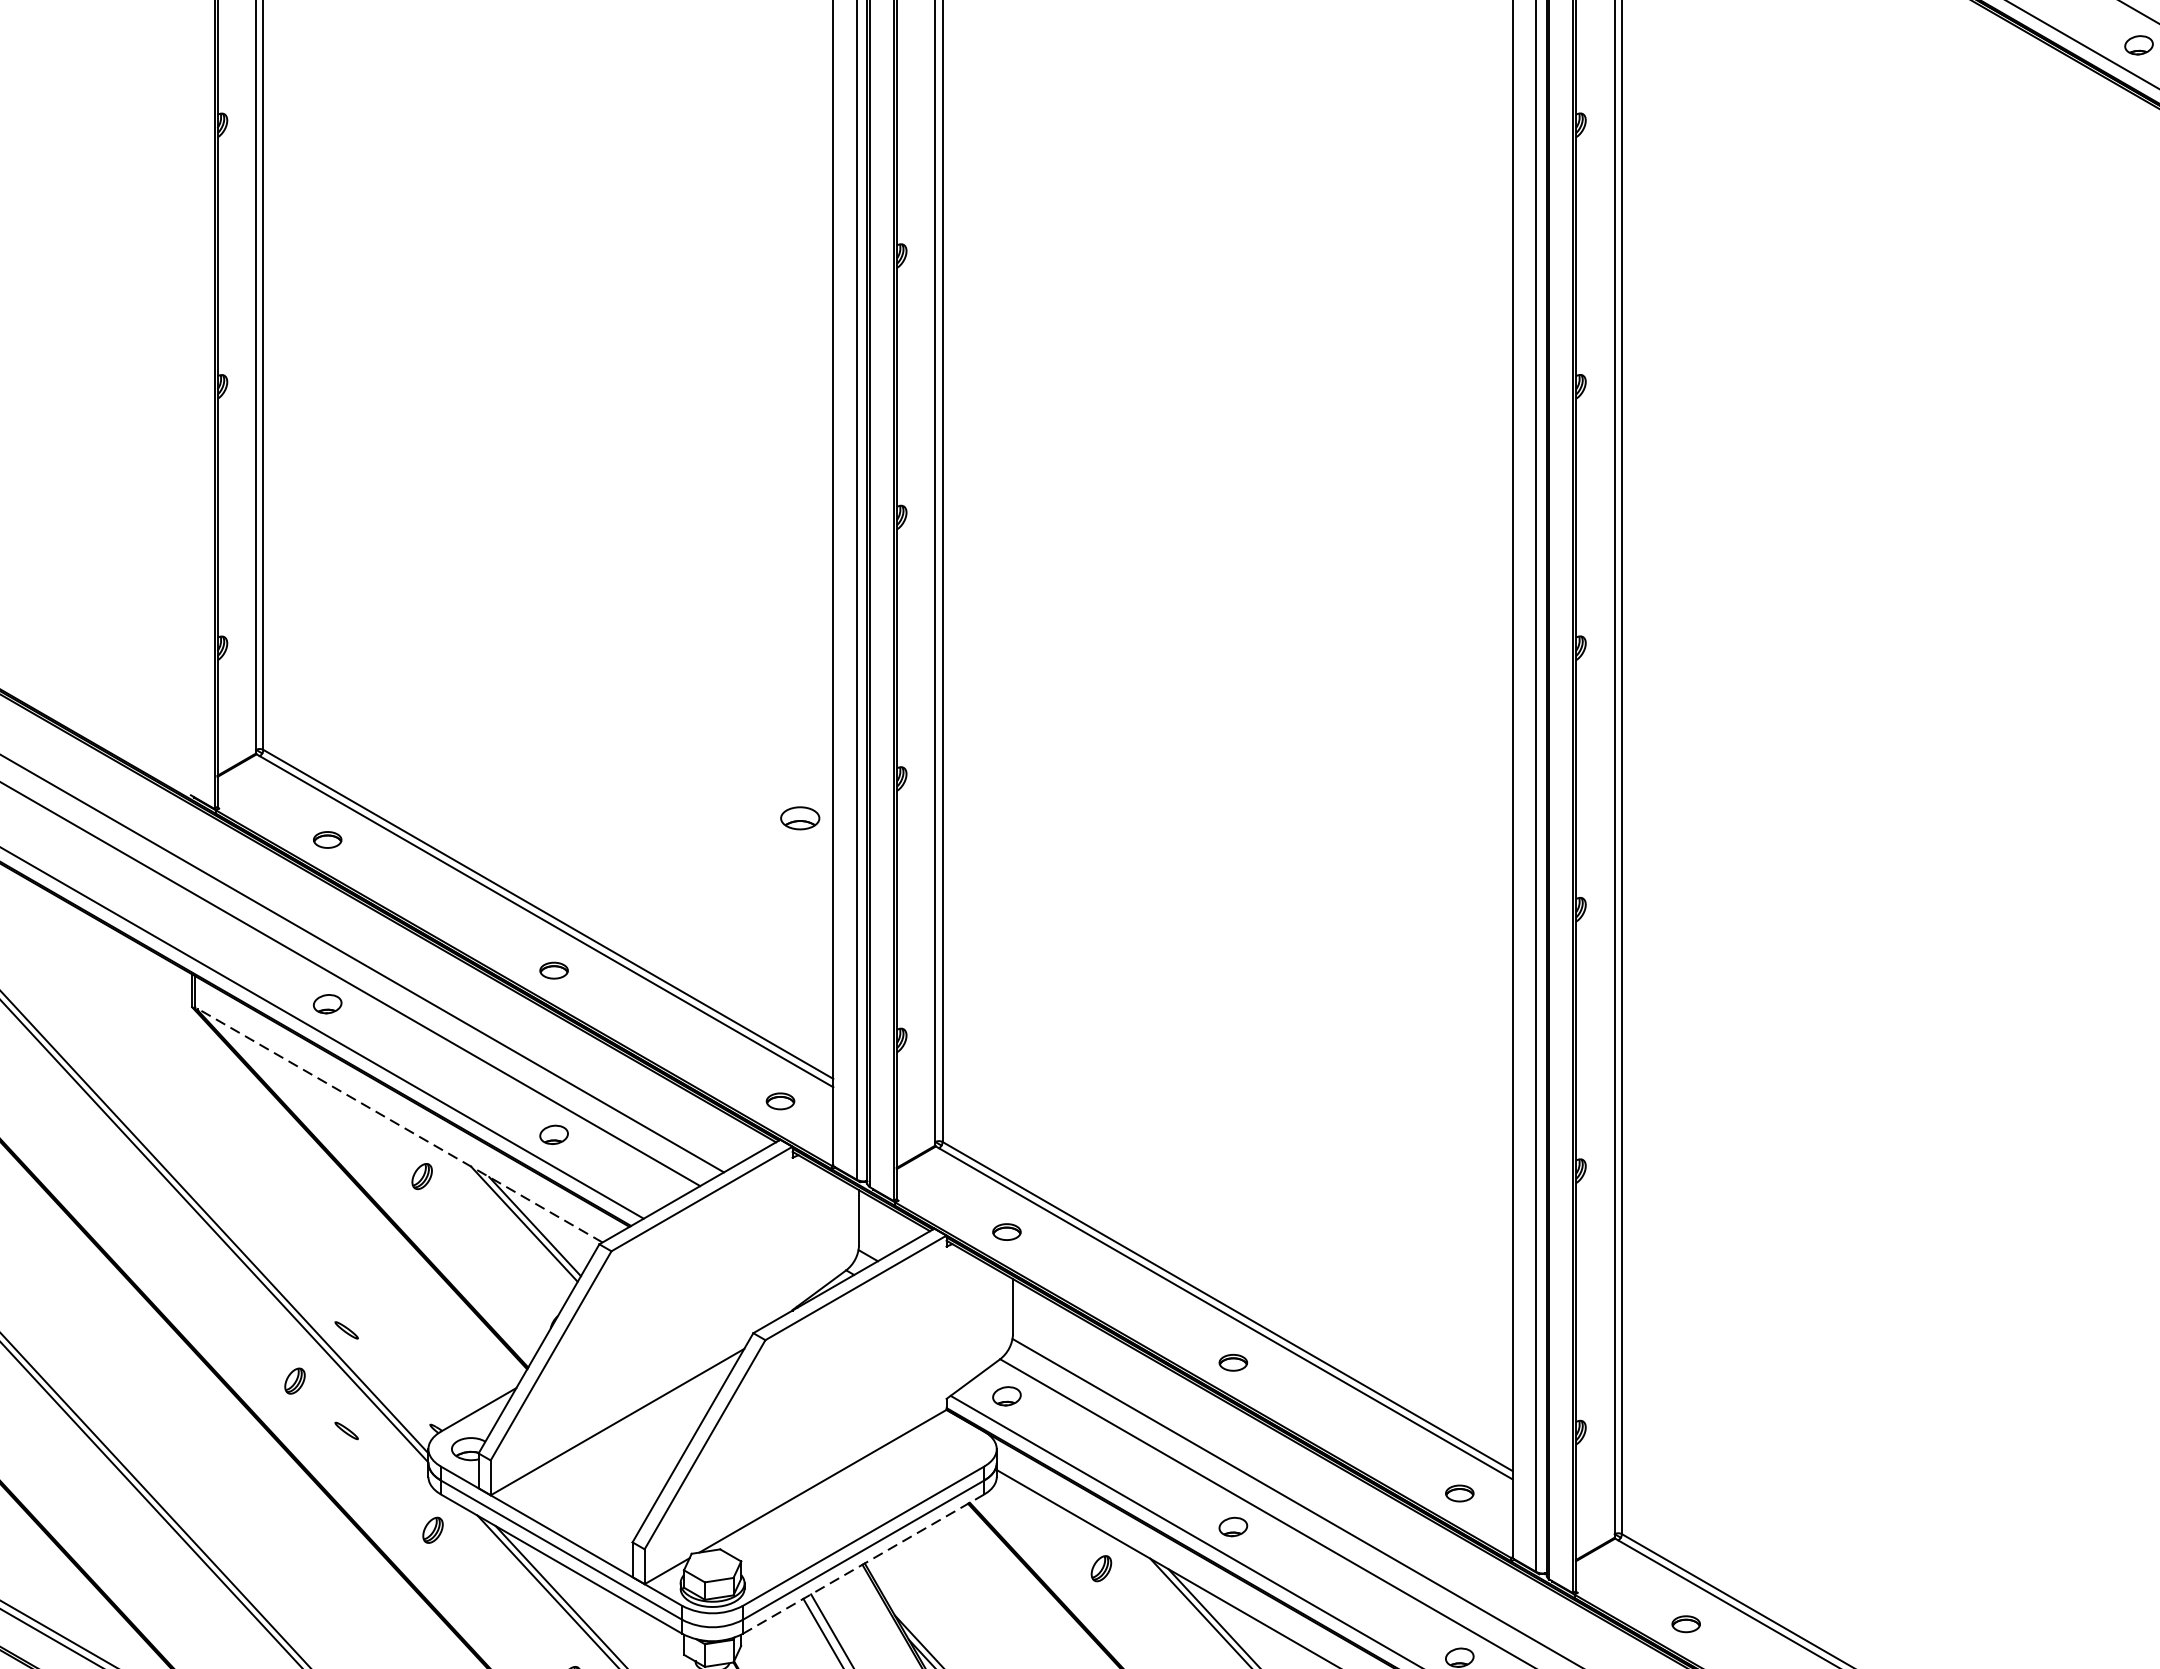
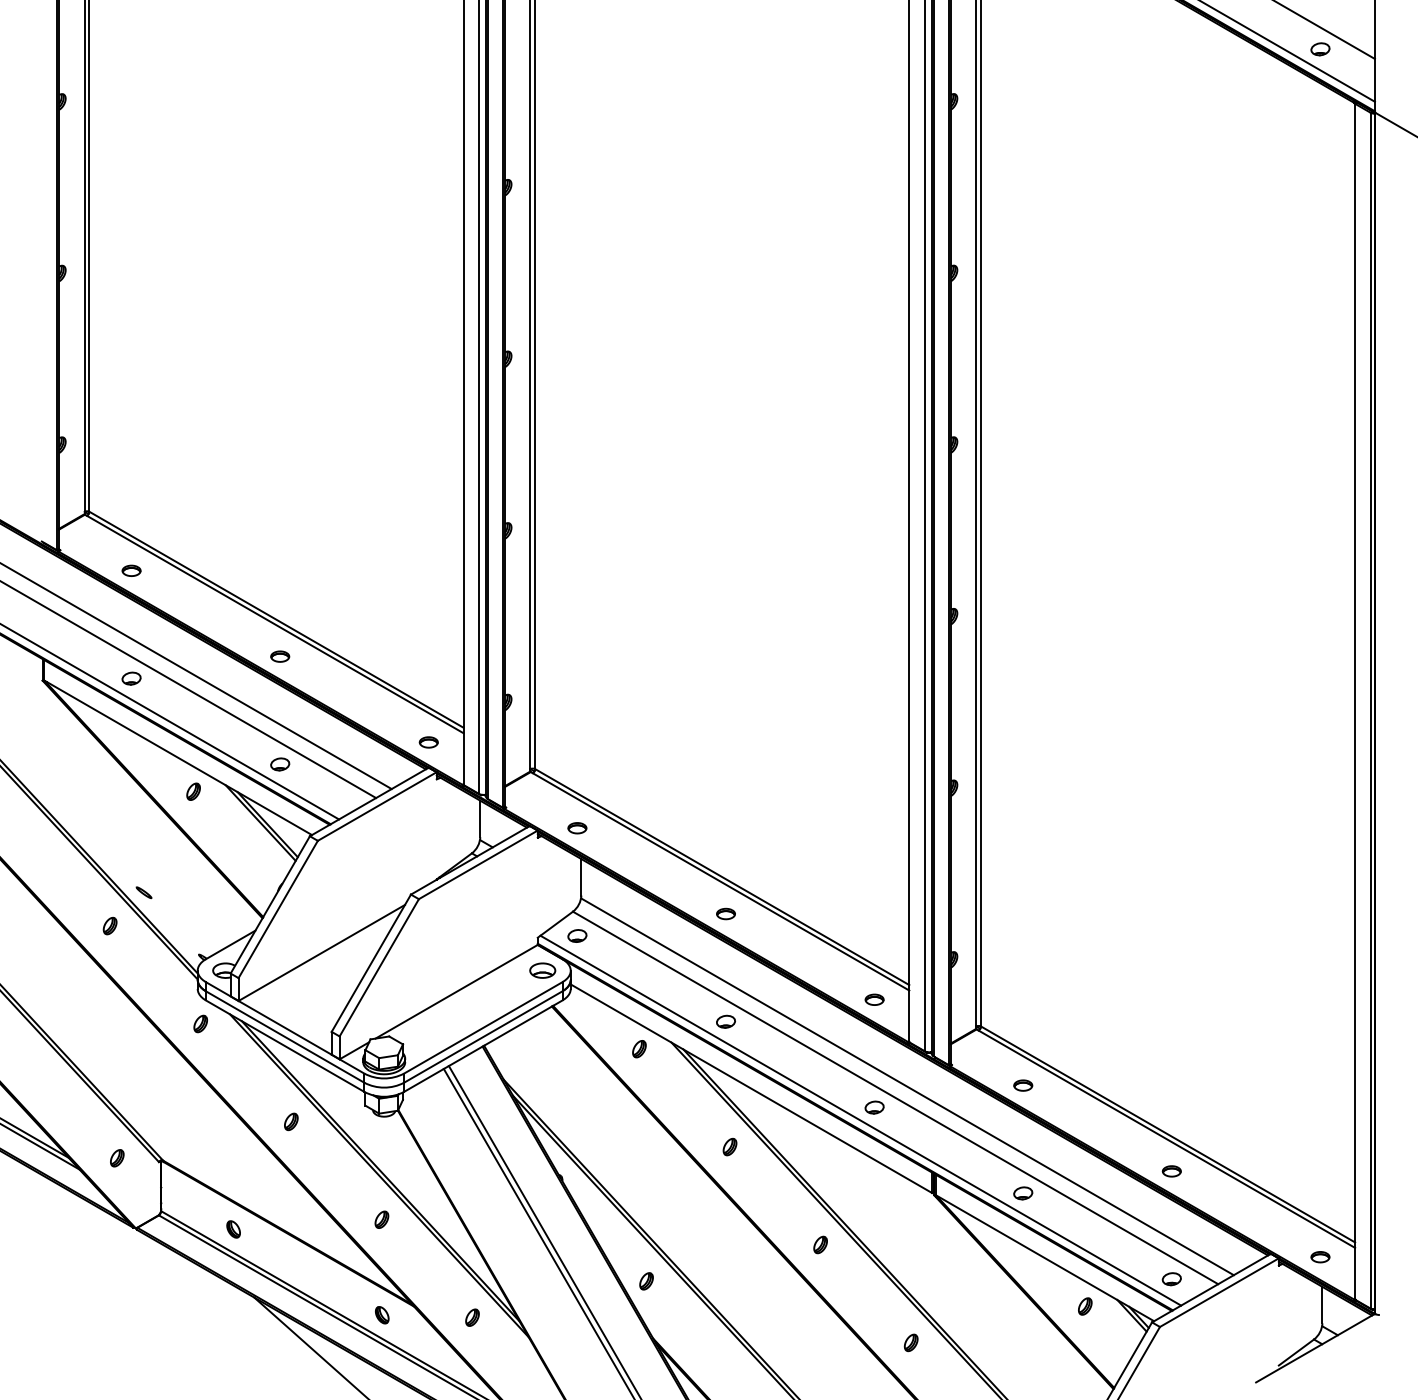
part: (799, 818) -> (542, 970), moved
line: (397, 1124) -> (177, 757), dashed -> solid
part: (345, 1430) -> (143, 958), removed
line: (863, 1564) -> (483, 1046), dashed -> solid

